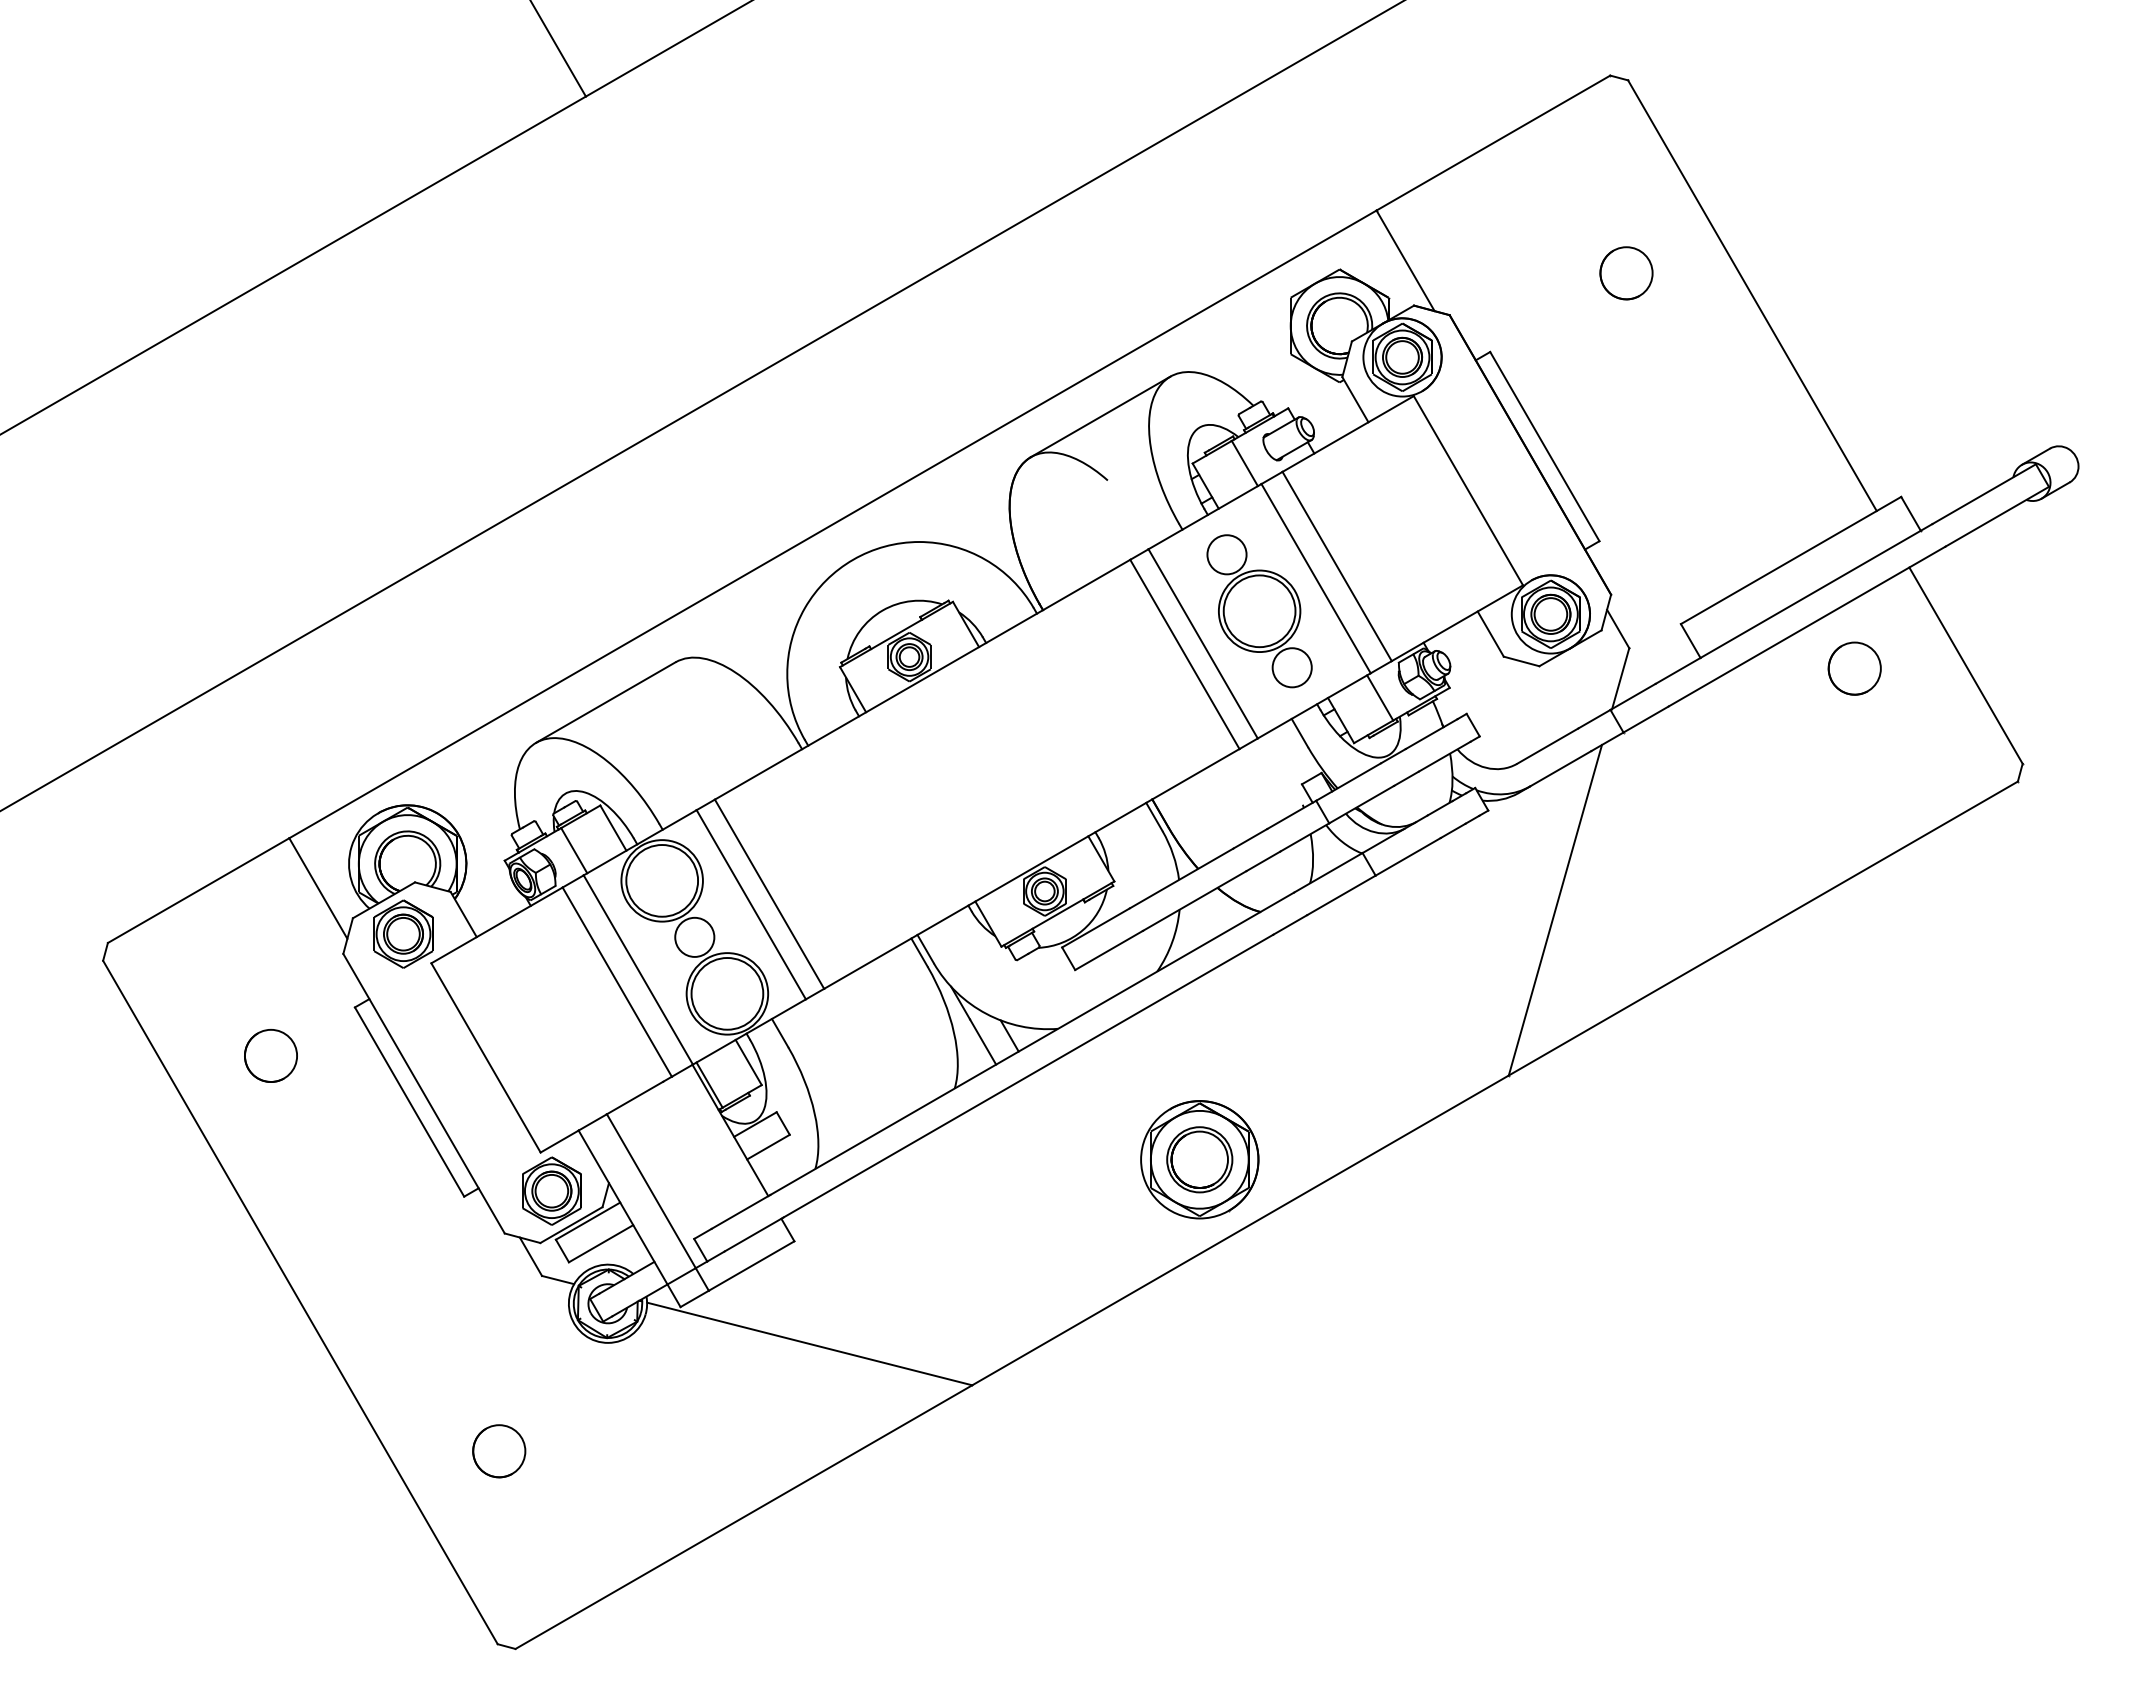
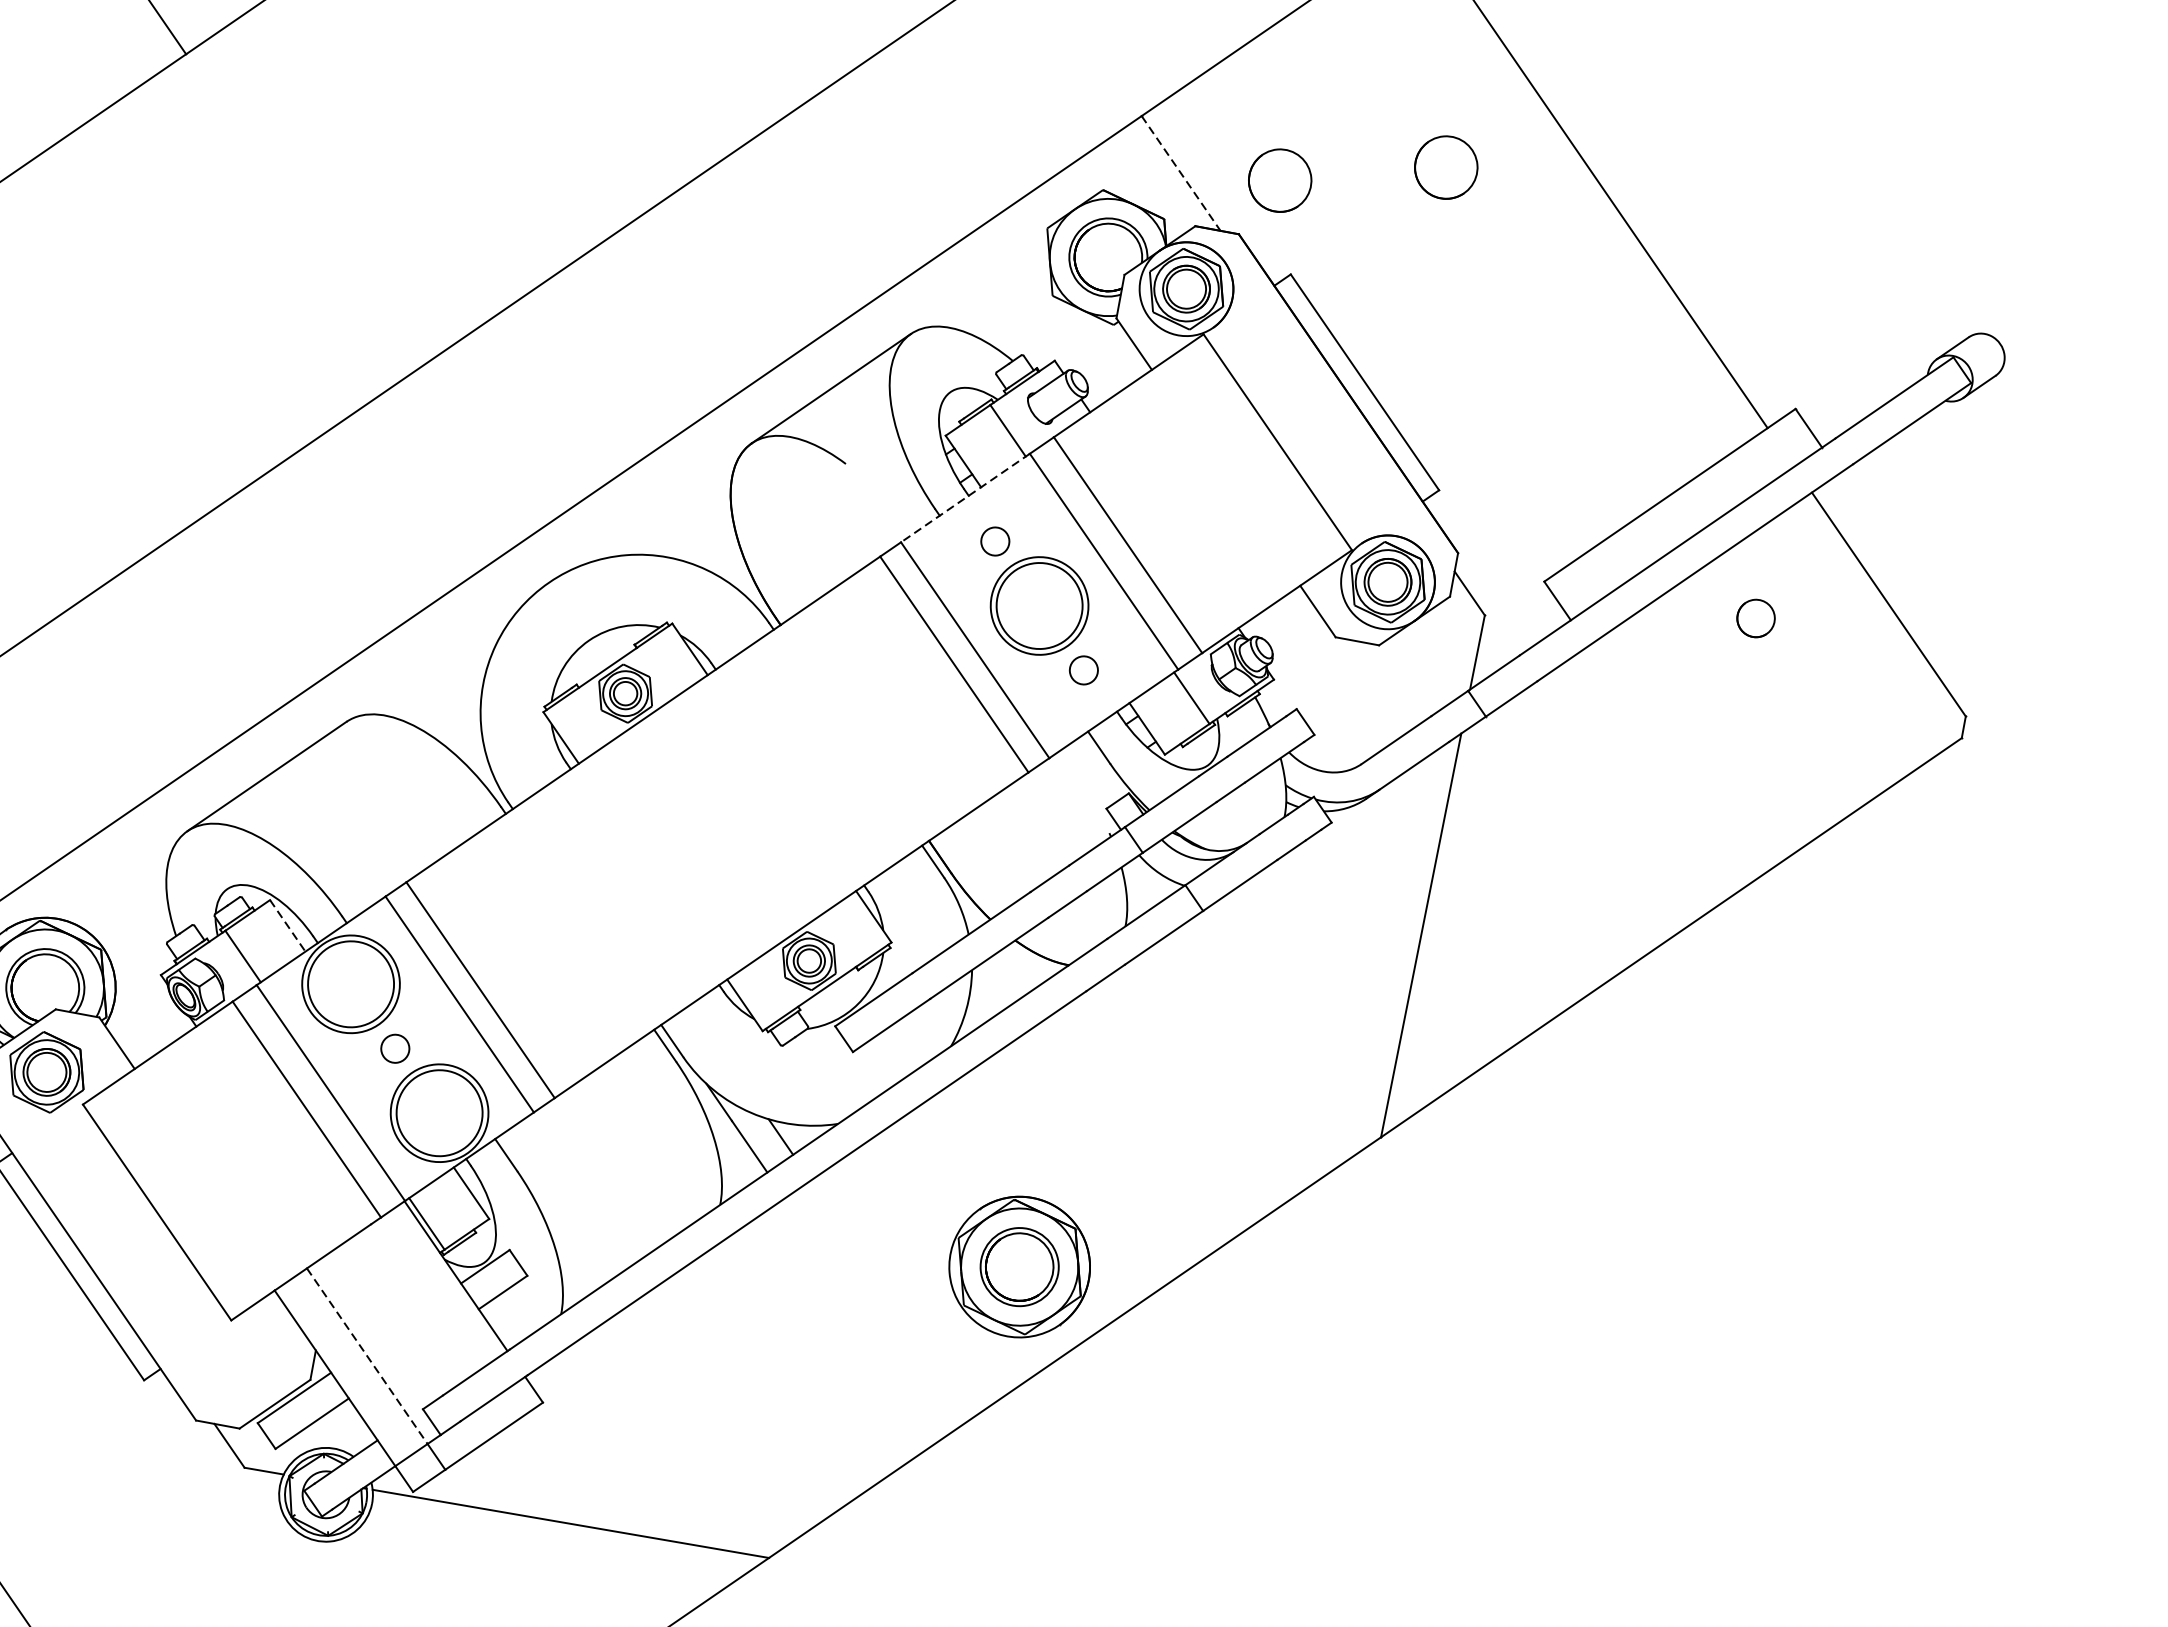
line: (1405, 261) -> (1181, 174), solid -> dashed
circle: (1487, 273) -> (1280, 180), added
line: (1204, 516) -> (964, 497), solid -> dashed
circle: (1226, 554) -> (994, 541), size x0.6
circle: (1291, 667) -> (1083, 670), size x0.6
circle: (1854, 668) -> (1755, 618), size x0.6
line: (613, 828) -> (287, 926), solid -> dashed
circle: (694, 936) -> (394, 1047), size x0.6
part: (551, 1190) -> (247, 1364), removed
line: (651, 1191) -> (367, 1356), solid -> dashed

